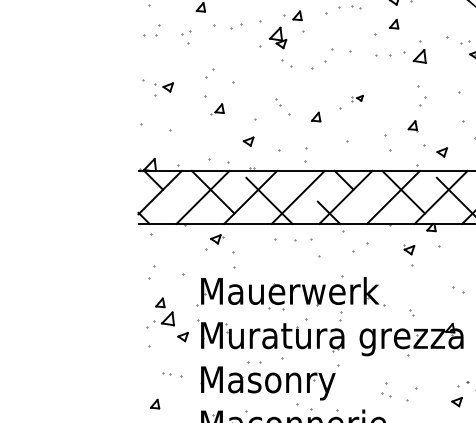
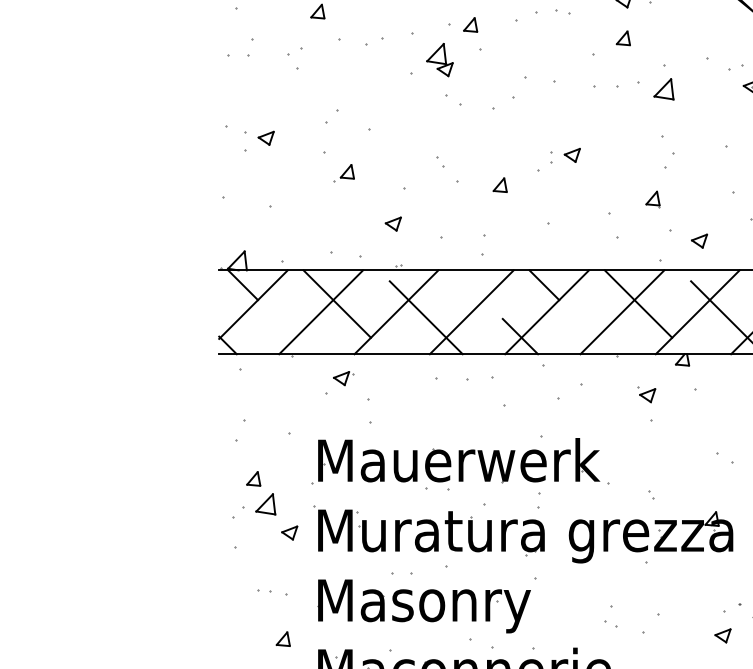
part: (357, 98) -> (565, 155), size x1.67
part: (154, 403) -> (282, 638), moved

